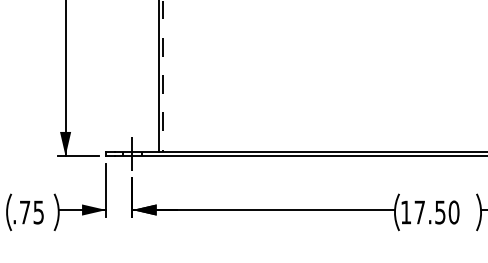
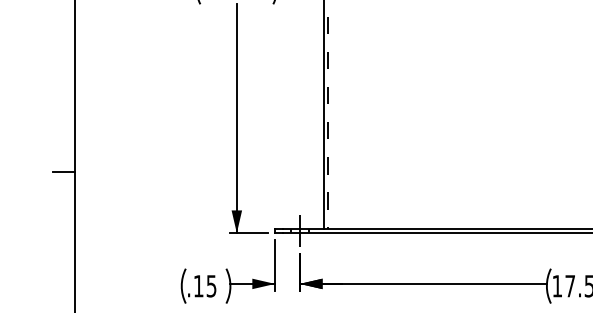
text: (24, 212) -> (198, 286), .75 -> .15

